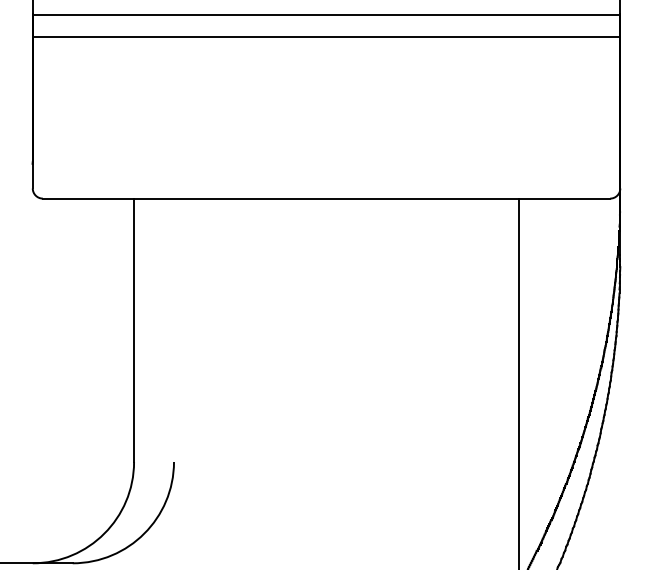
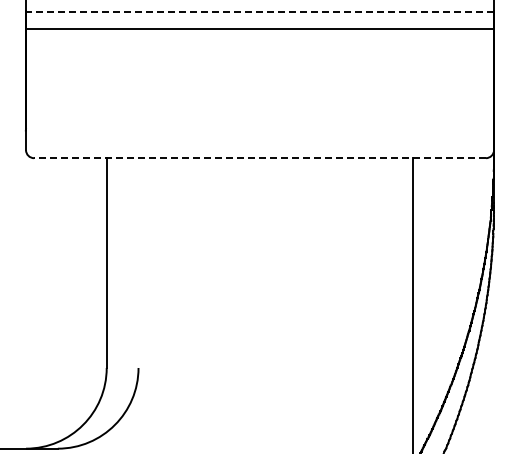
line: (325, 14) -> (259, 11), solid -> dashed
line: (327, 199) -> (260, 158), solid -> dashed

